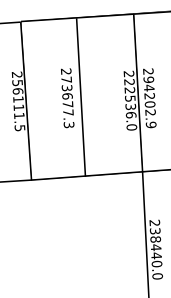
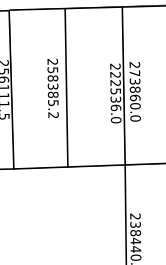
text: (67, 102) -> (52, 92), 273677.3 -> 258385.2
text: (149, 102) -> (134, 95), 294202.9 -> 273860.0

